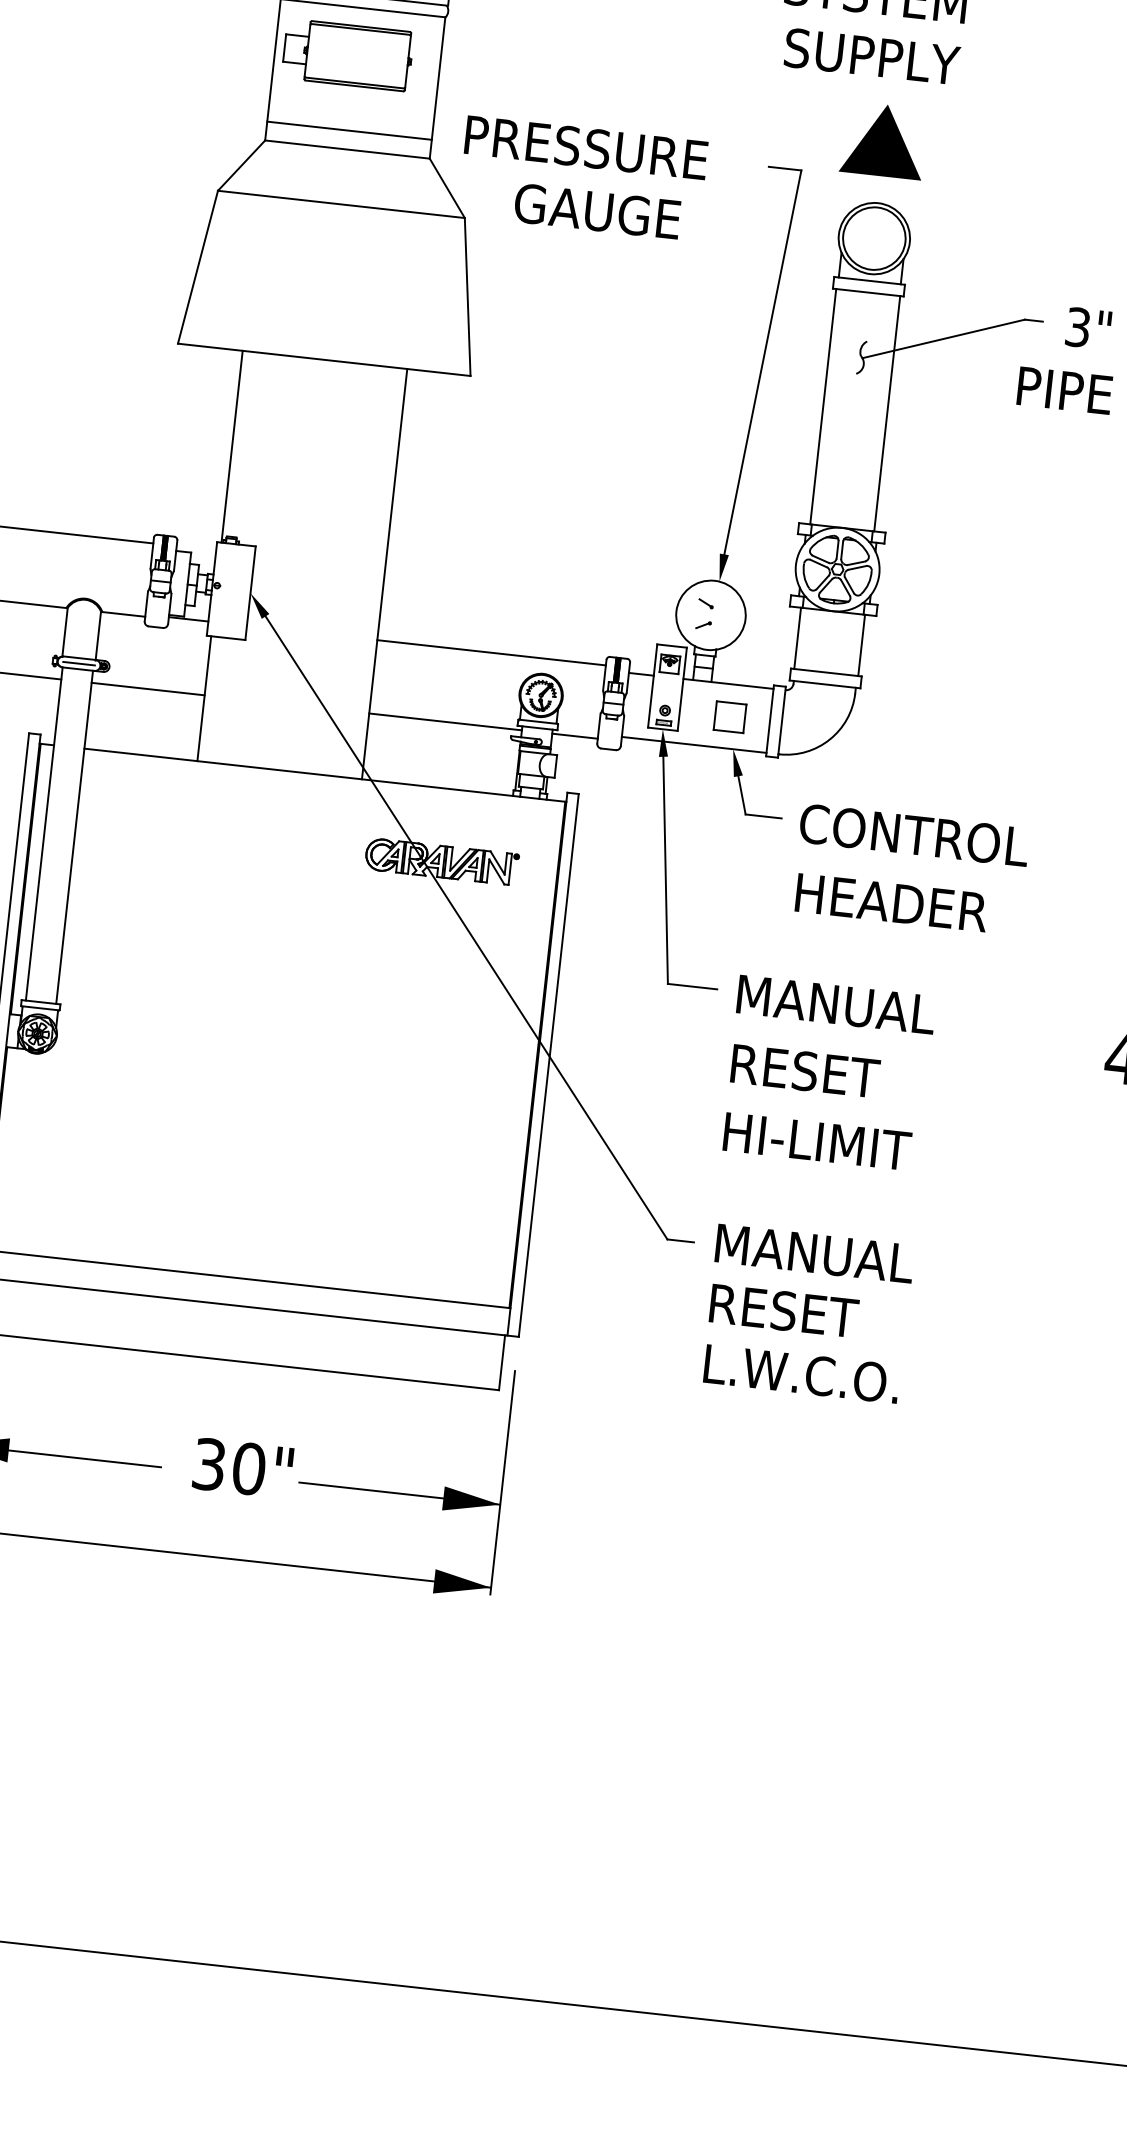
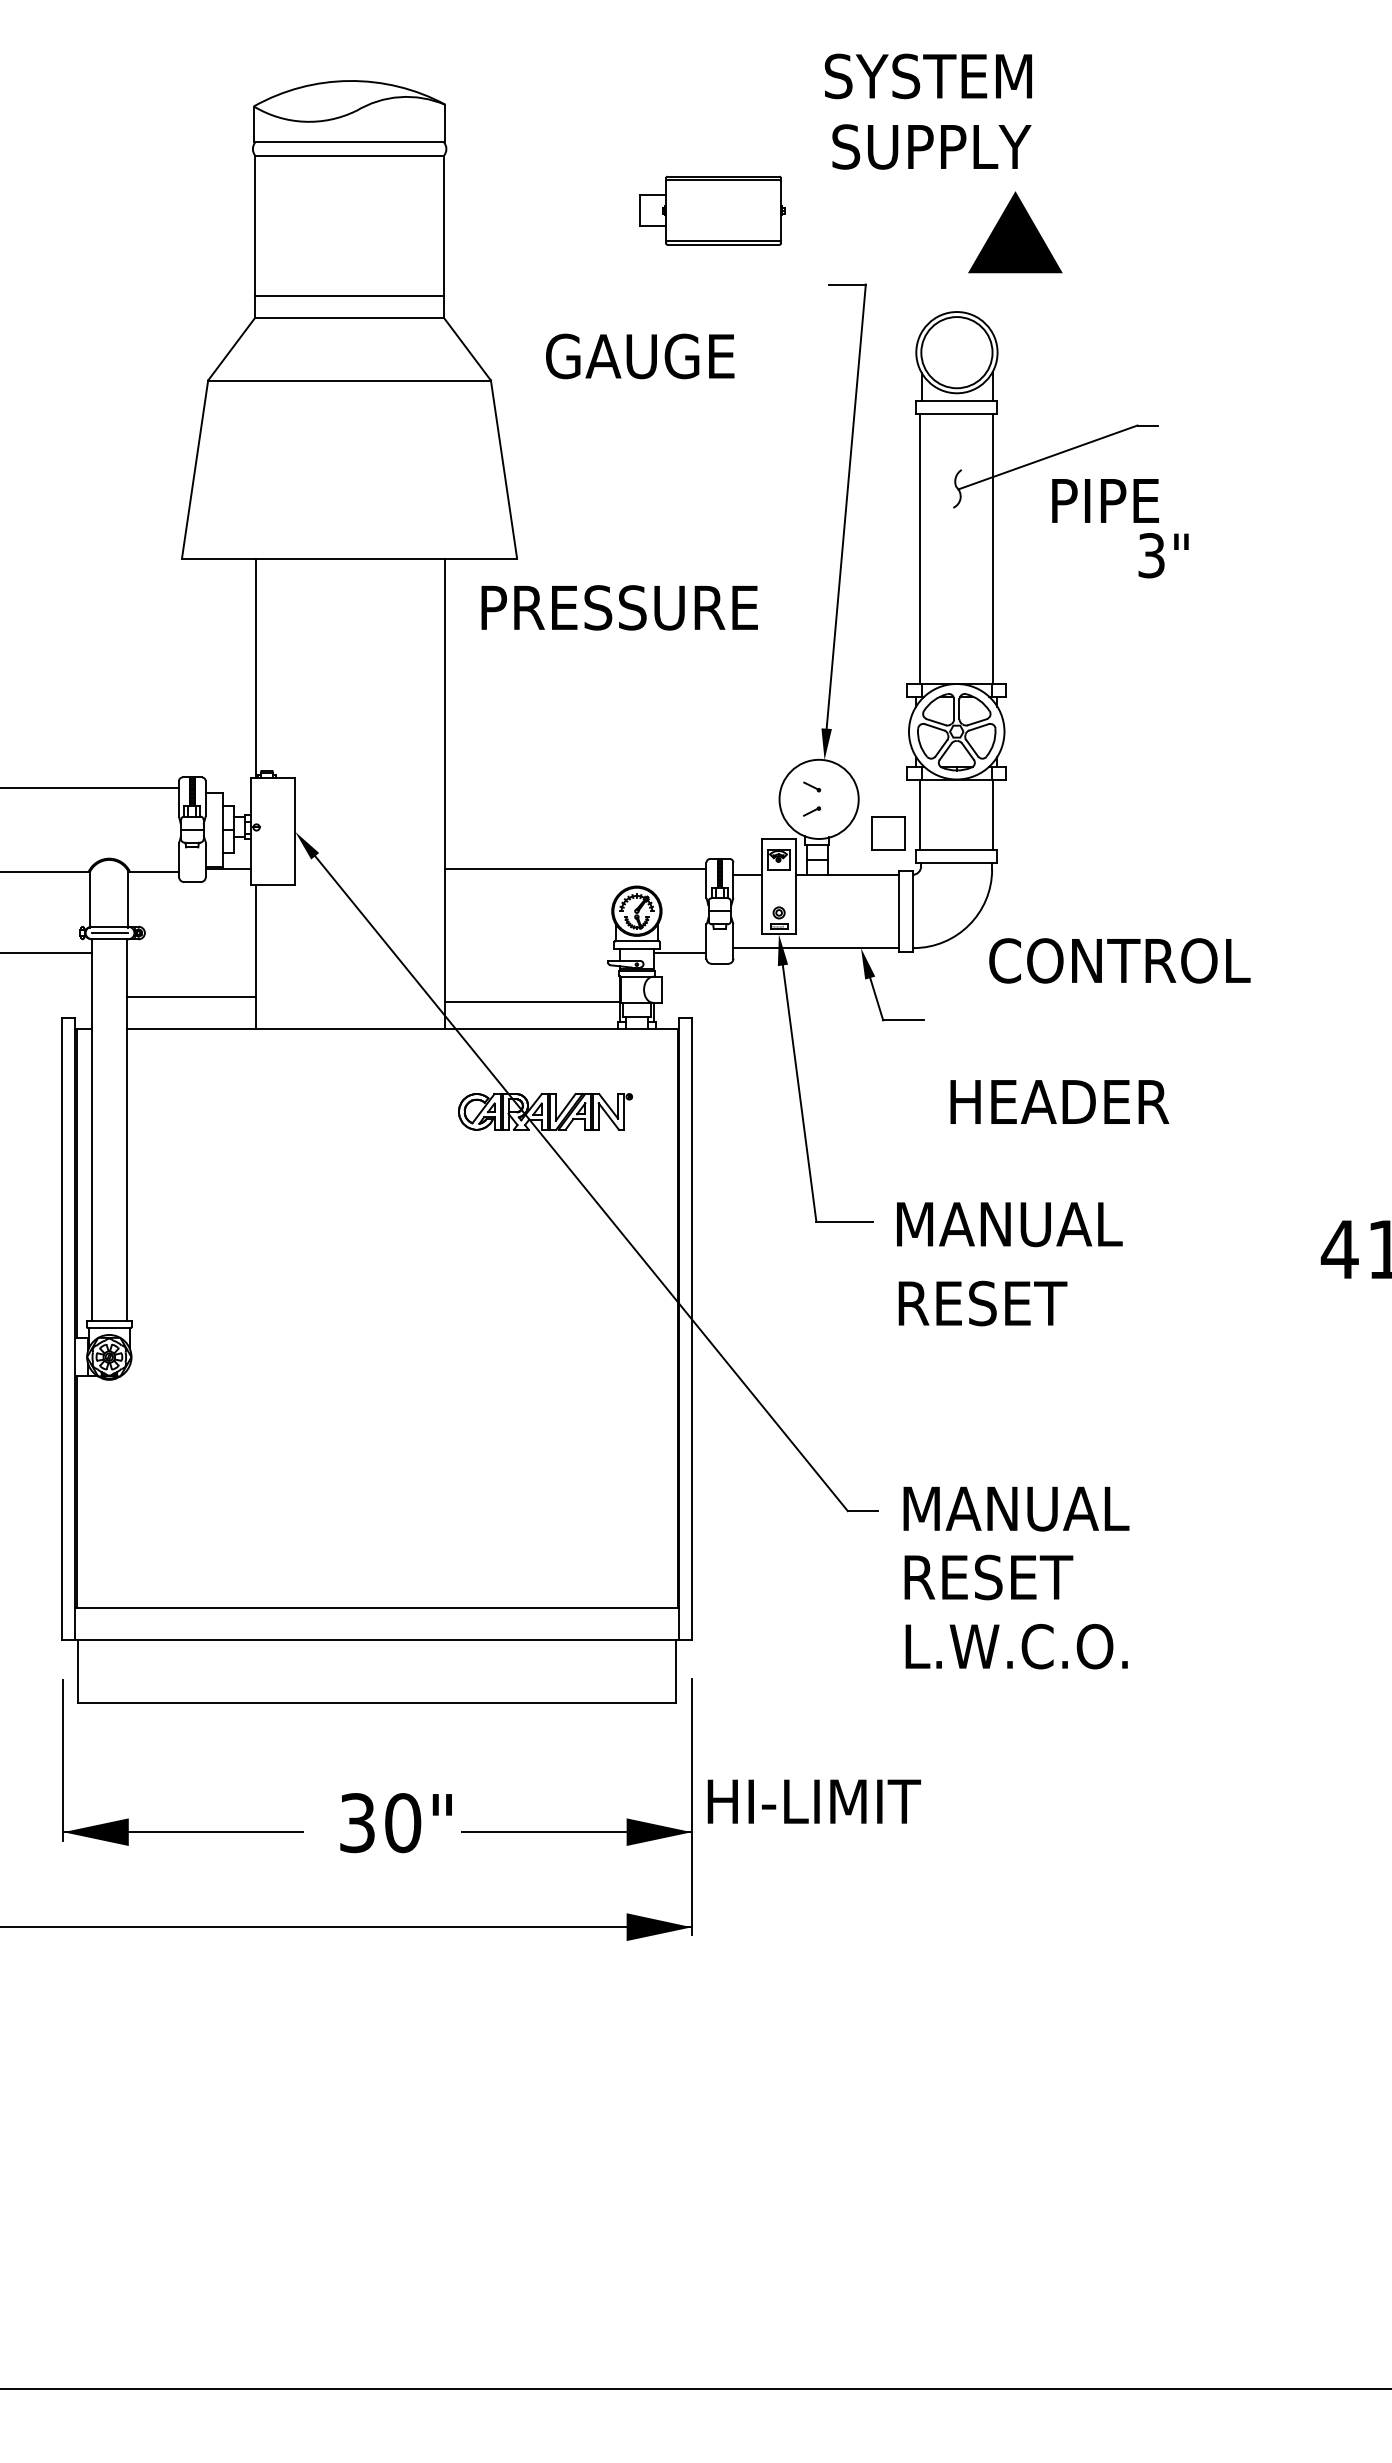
part: (348, 54) -> (712, 210), moved
part: (883, 140) -> (1015, 232), moved
text: (586, 147) -> (619, 607), moved
text: (1088, 328) -> (1163, 555), moved
text: (1064, 390) -> (1105, 500), moved
line: (148, 689) -> (191, 997), moved
part: (730, 717) -> (888, 833), moved
line: (445, 722) -> (531, 1002), moved
text: (914, 834) -> (1119, 960), moved
text: (816, 1141) -> (813, 1801), moved

